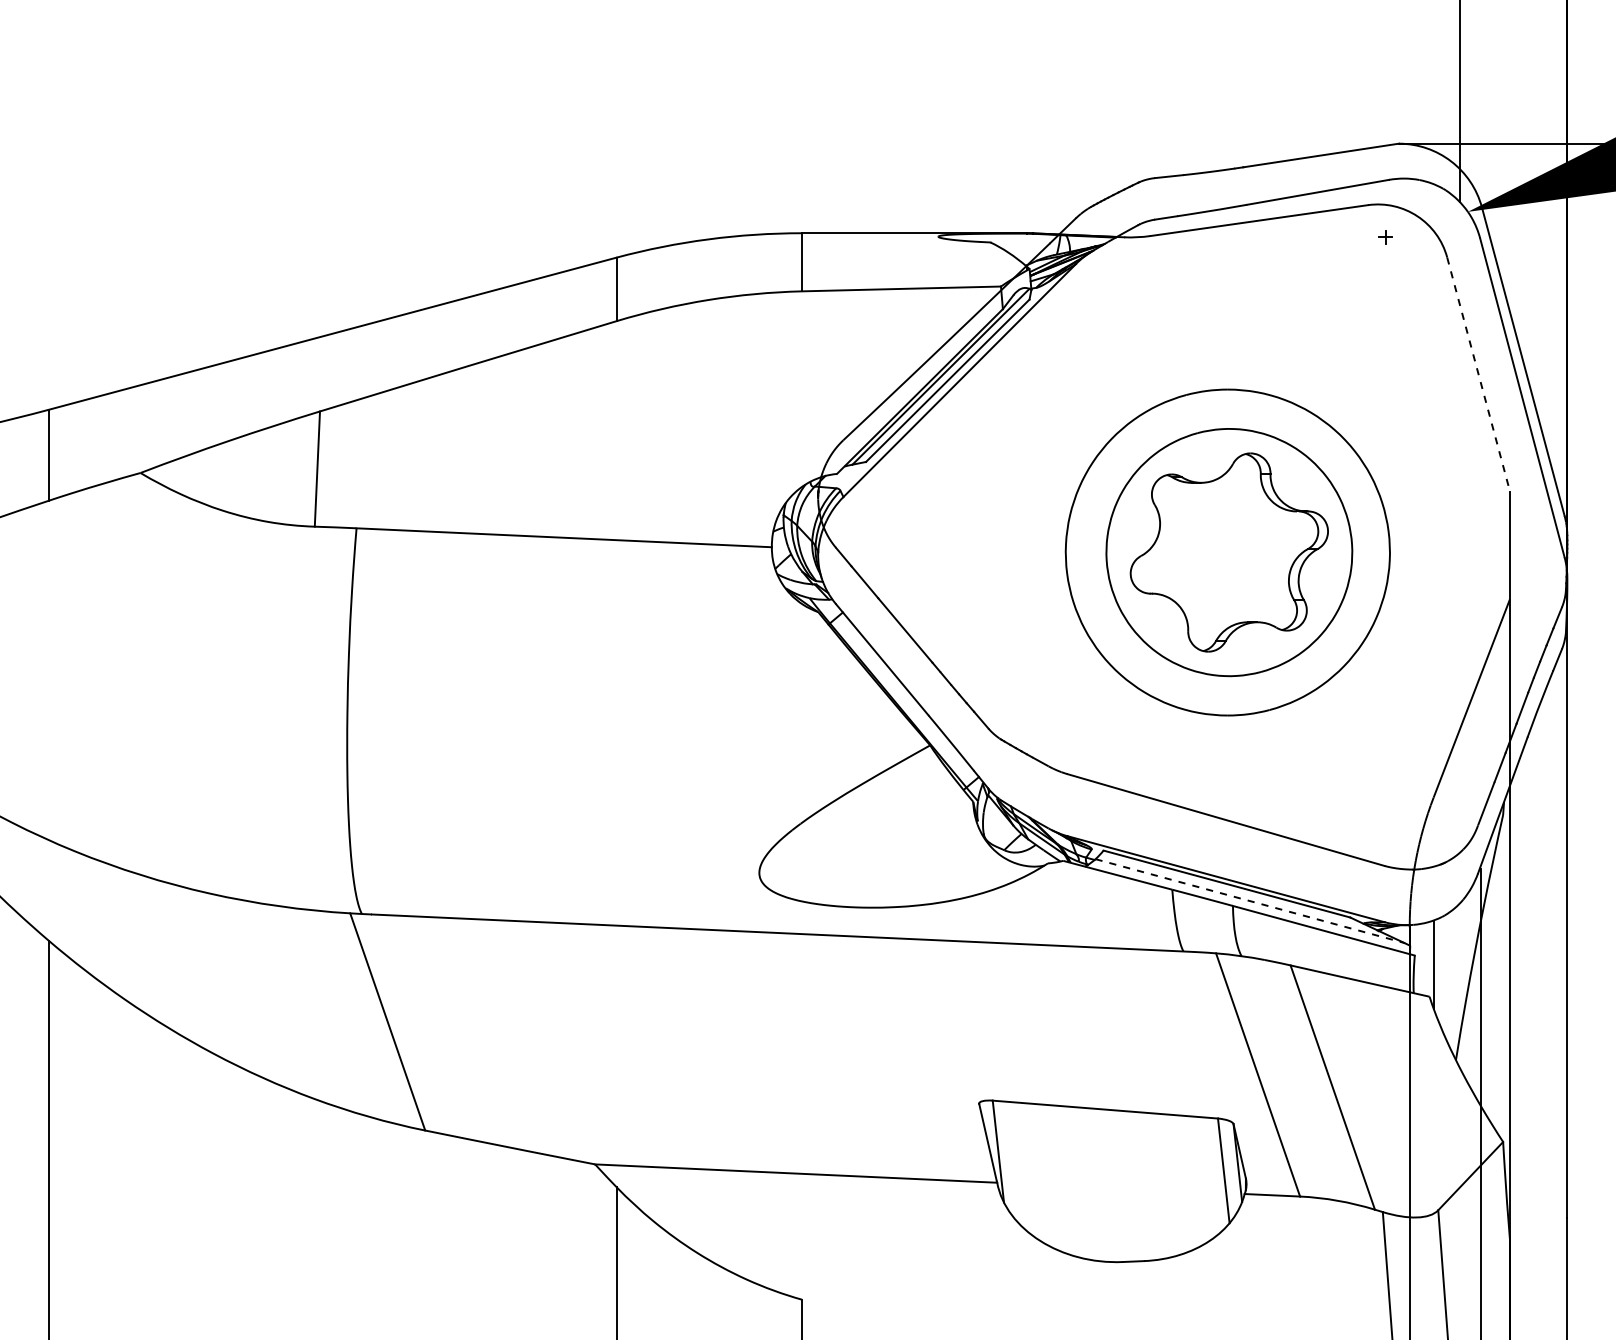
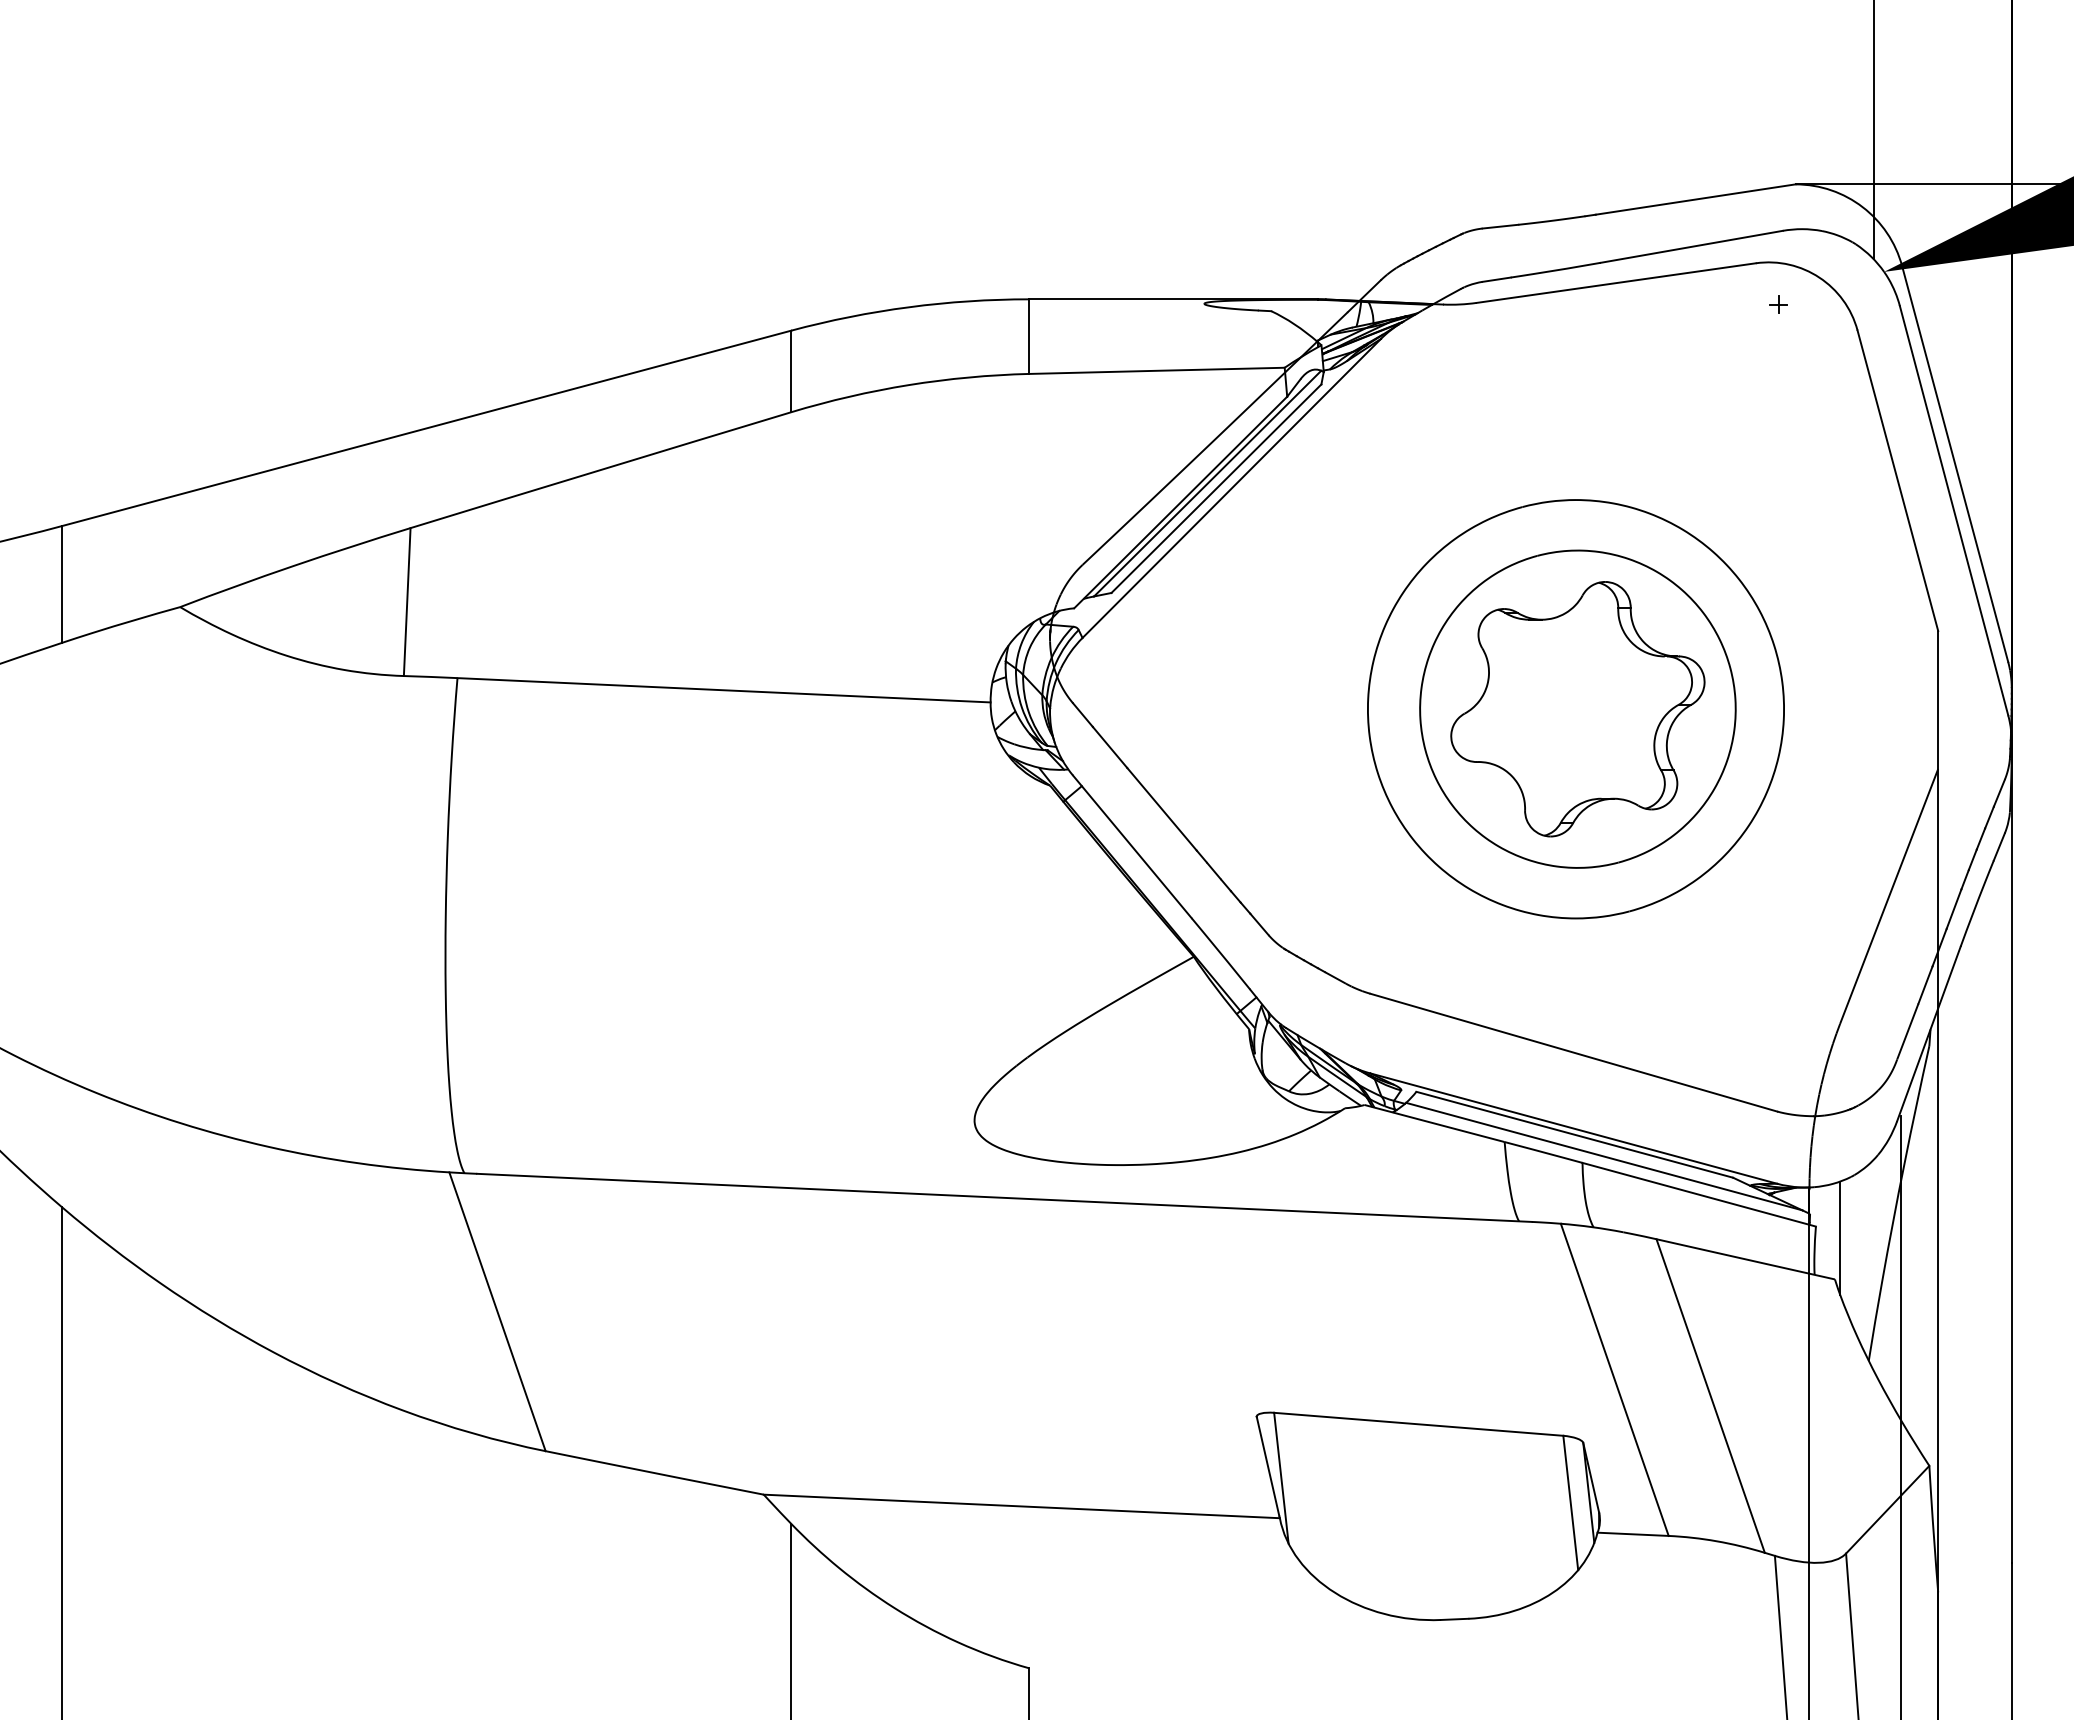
line: (1478, 374) -> (1897, 480), dashed -> solid
line: (1250, 900) -> (1604, 1156), dashed -> solid

